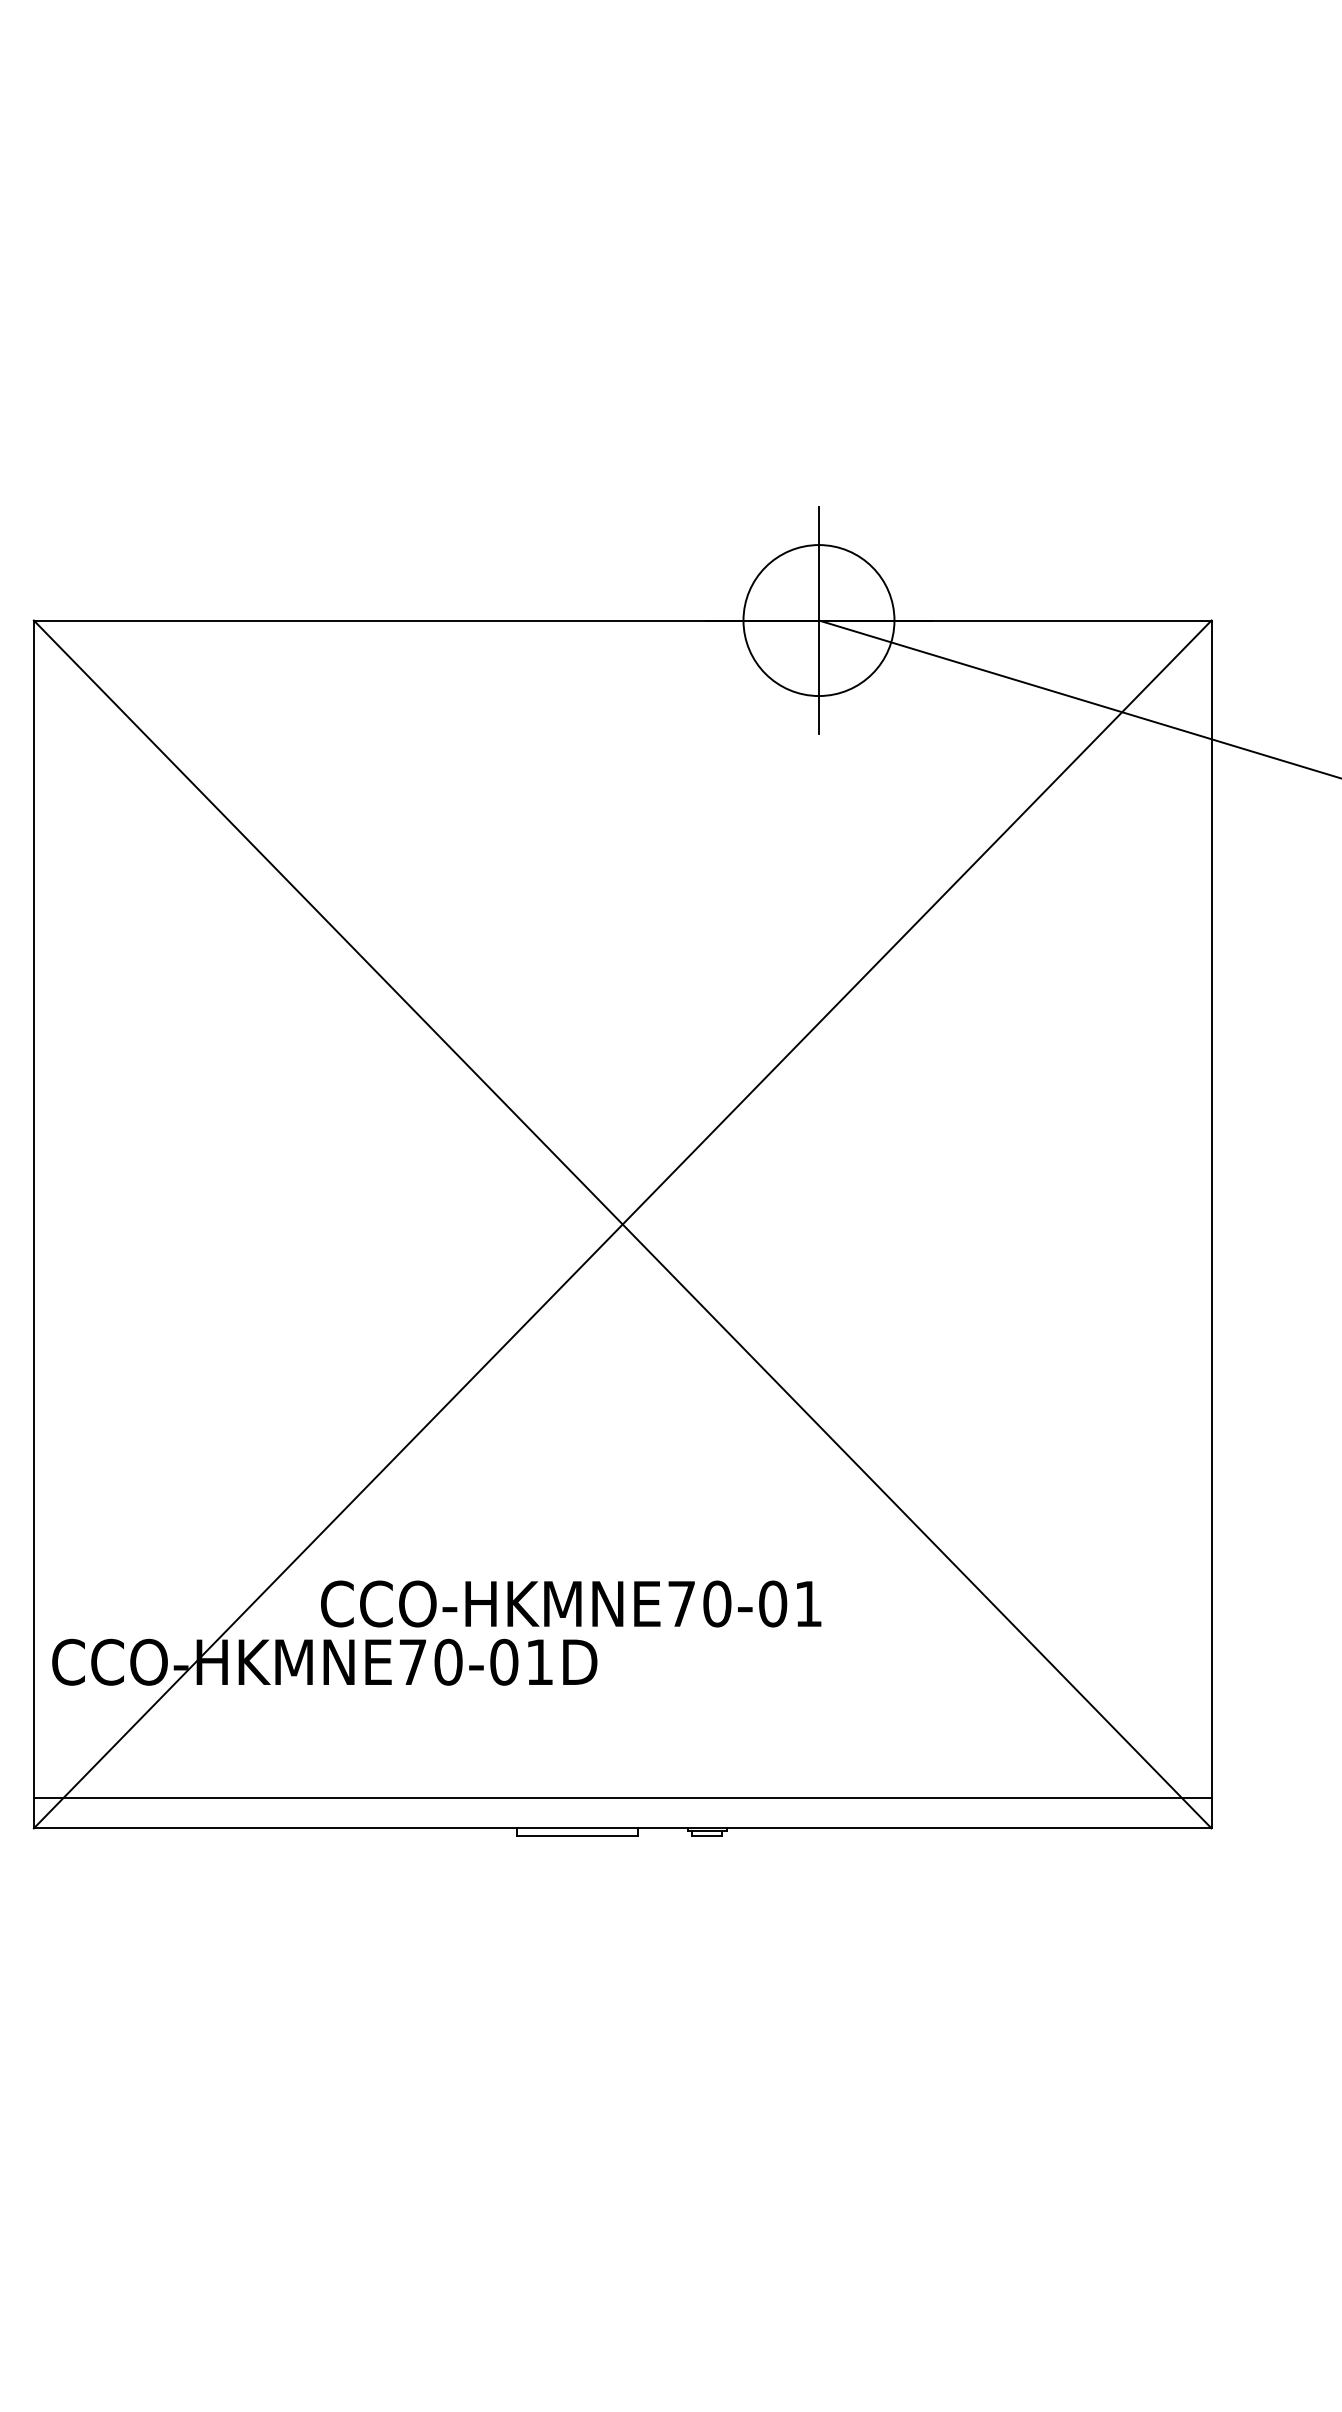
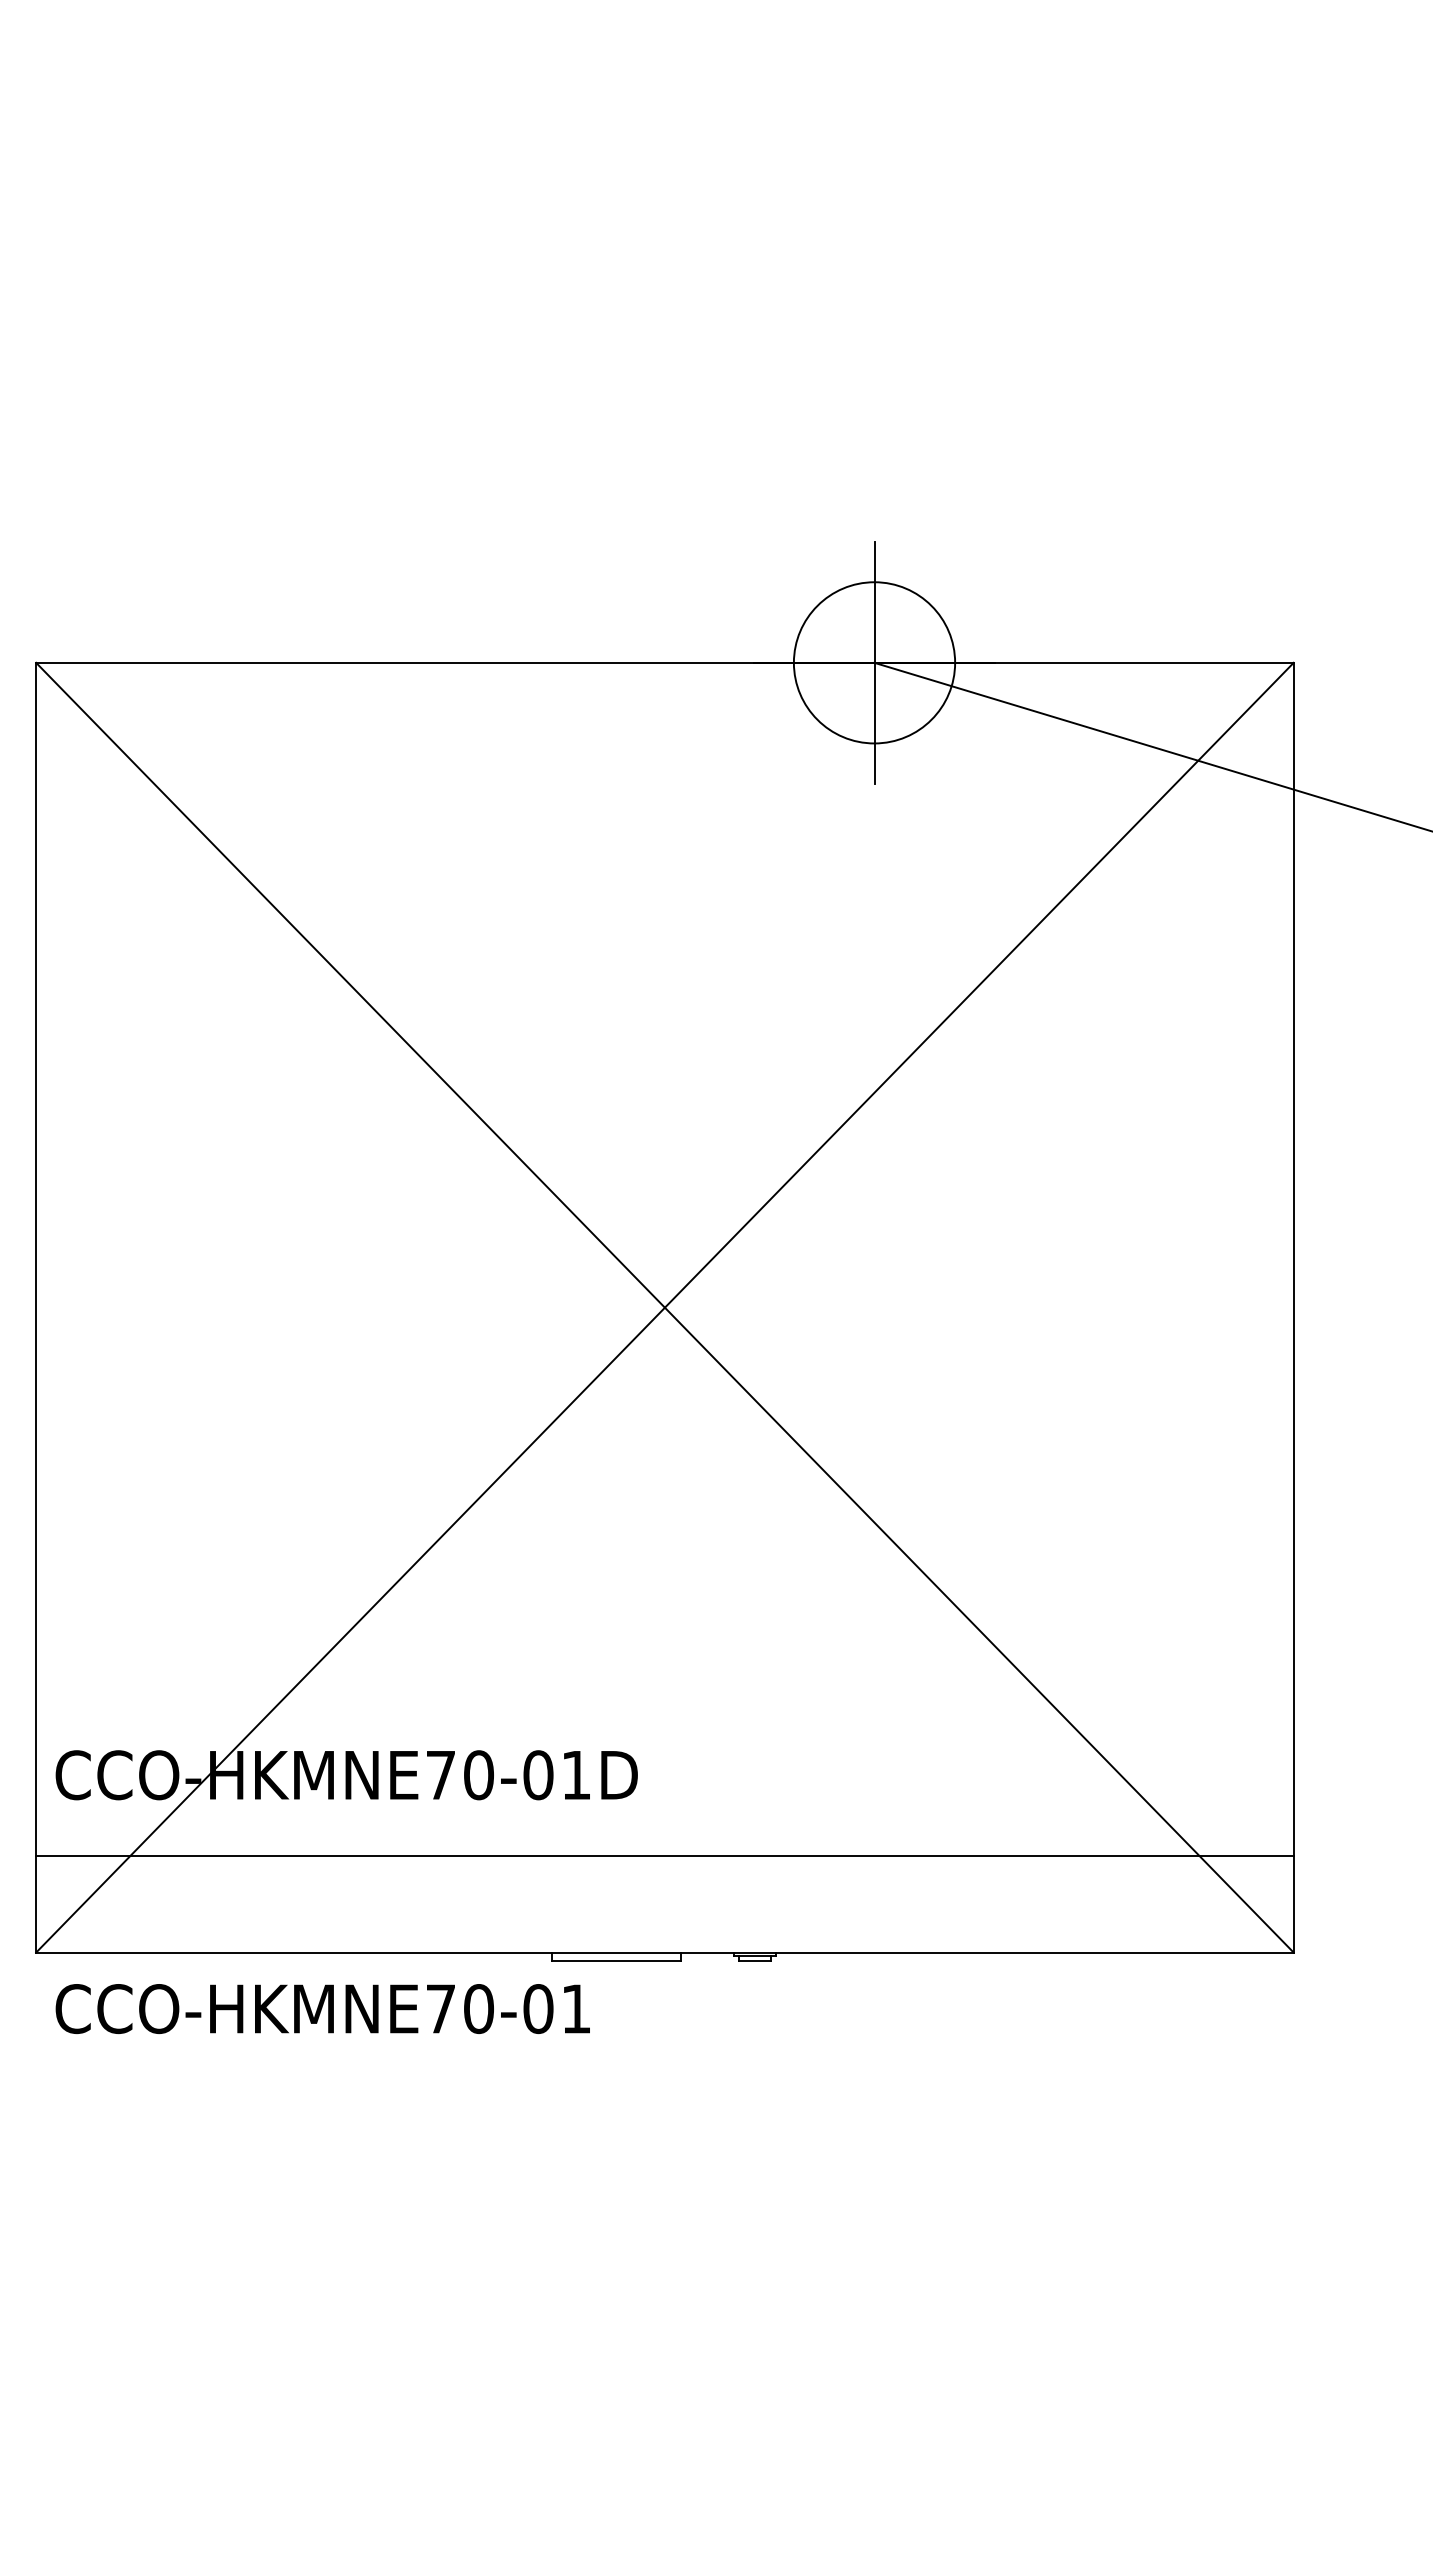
text: (570, 1603) -> (322, 2008), moved
line: (622, 1797) -> (664, 1855), moved

